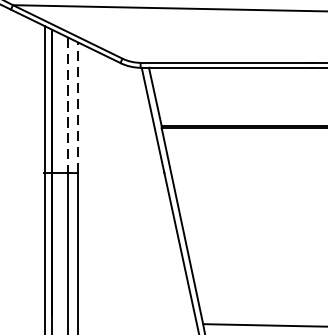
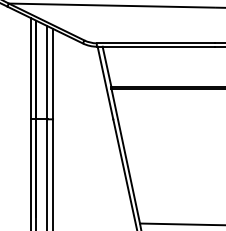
line: (69, 105) -> (47, 72), dashed -> solid
line: (77, 106) -> (53, 73), dashed -> solid

